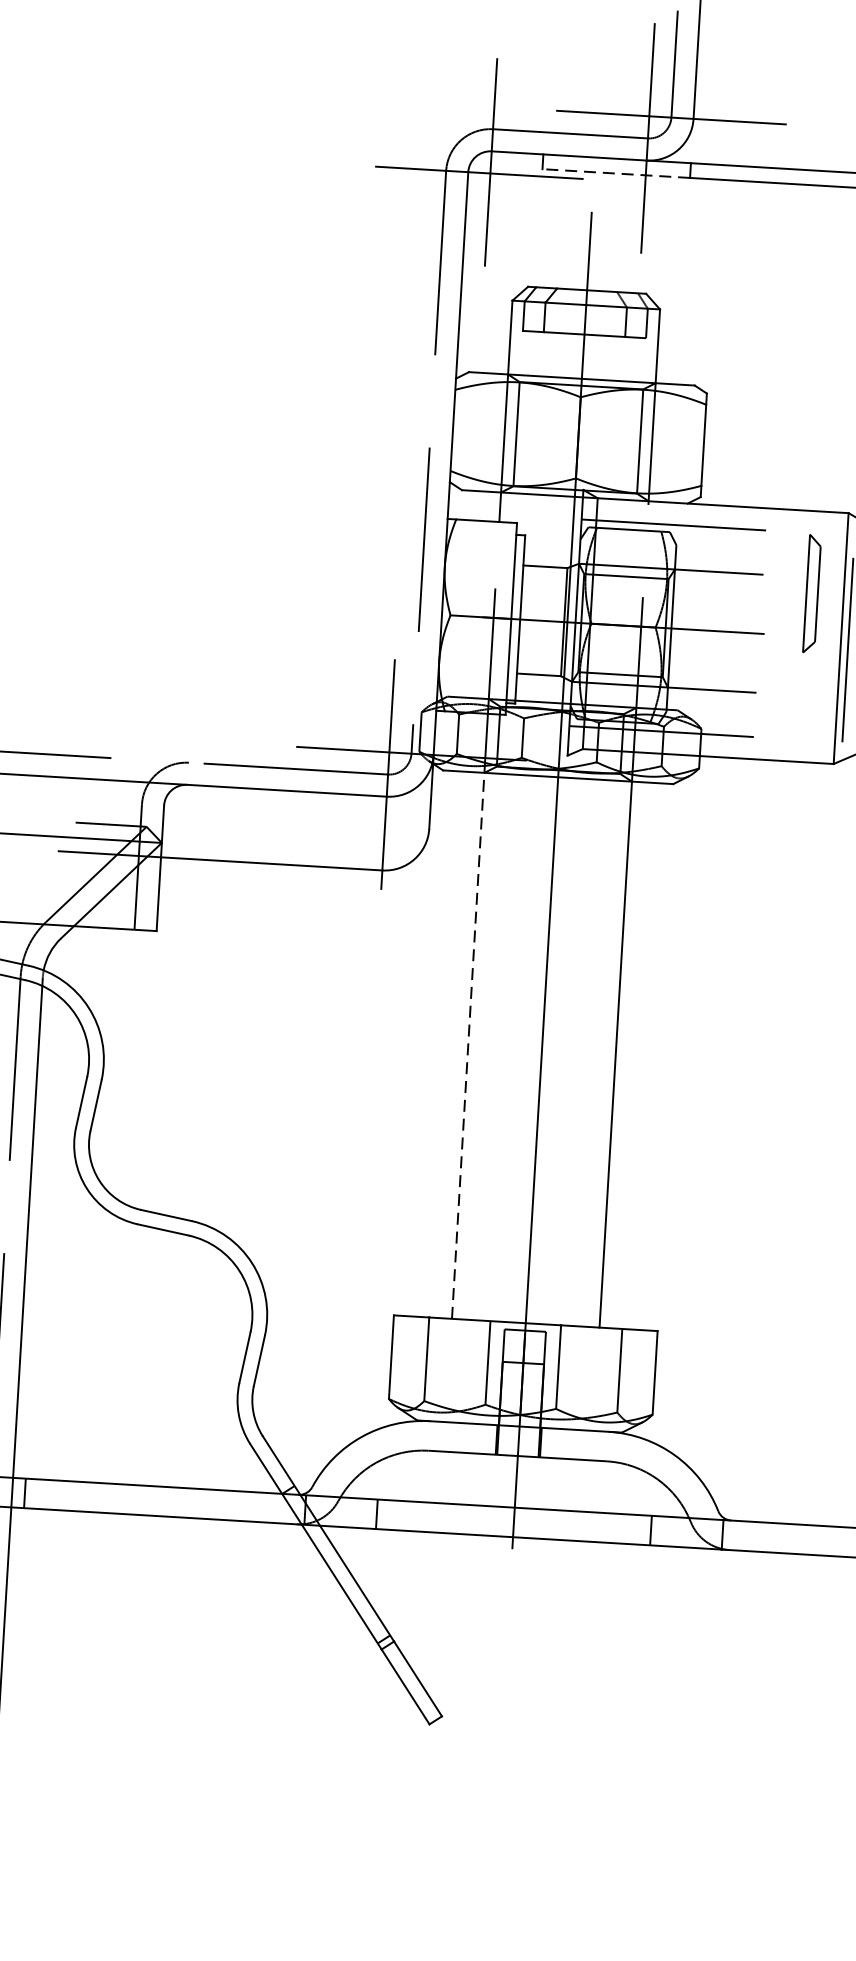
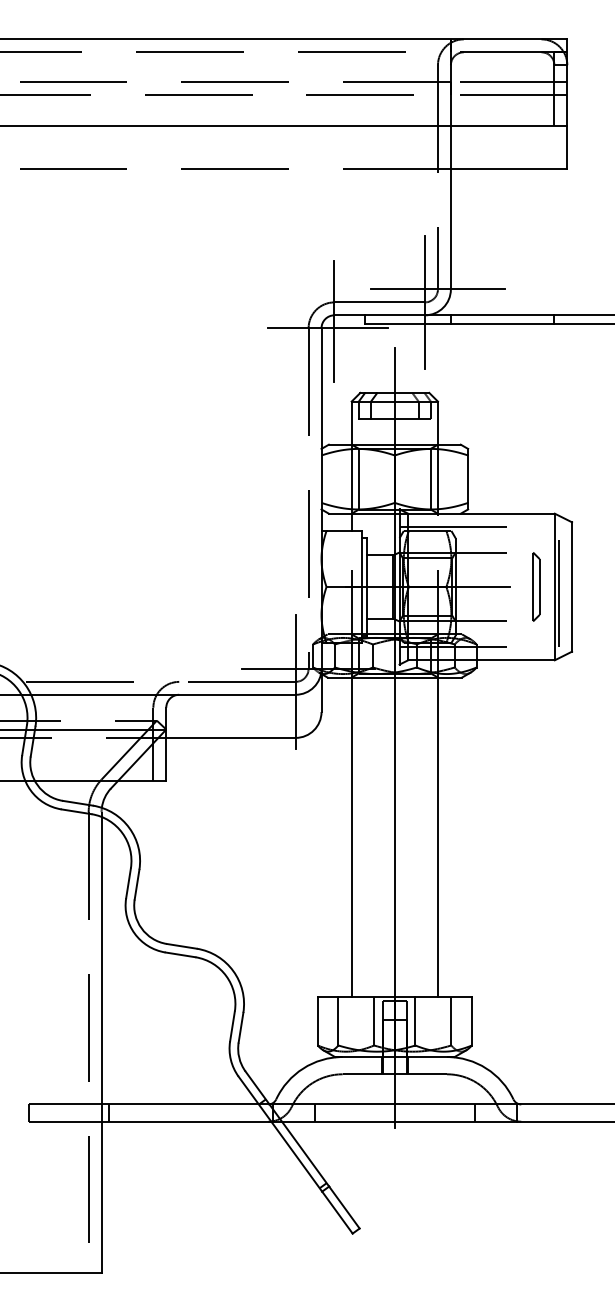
line: (615, 172) -> (407, 323), dashed -> solid
part: (812, 593) -> (536, 586), moved
line: (467, 1046) -> (351, 837), dashed -> solid

